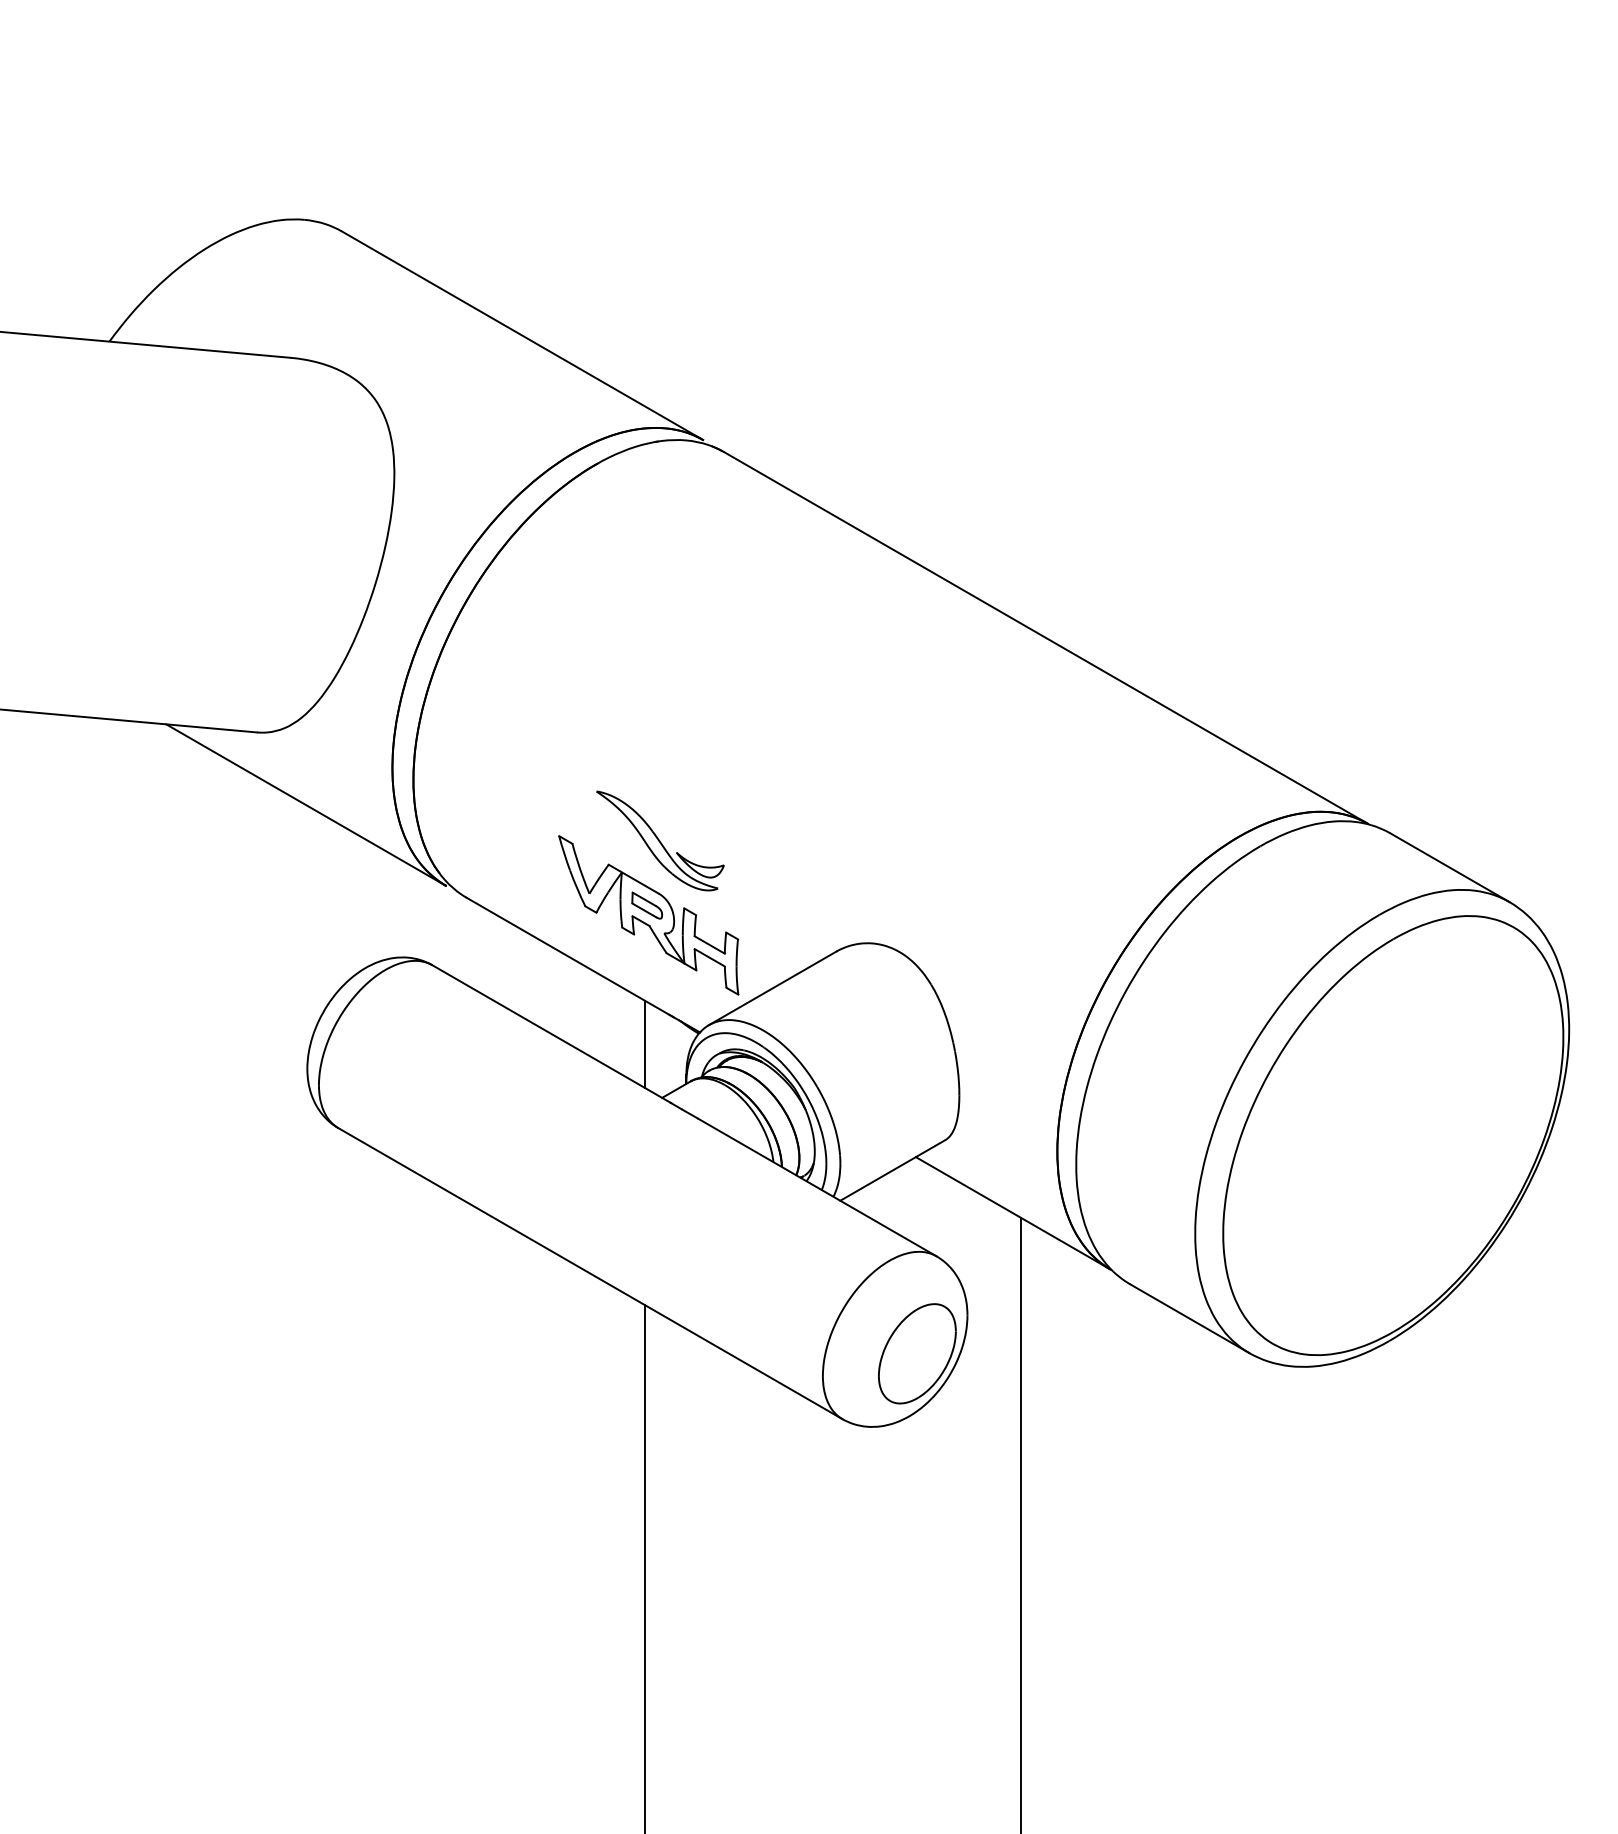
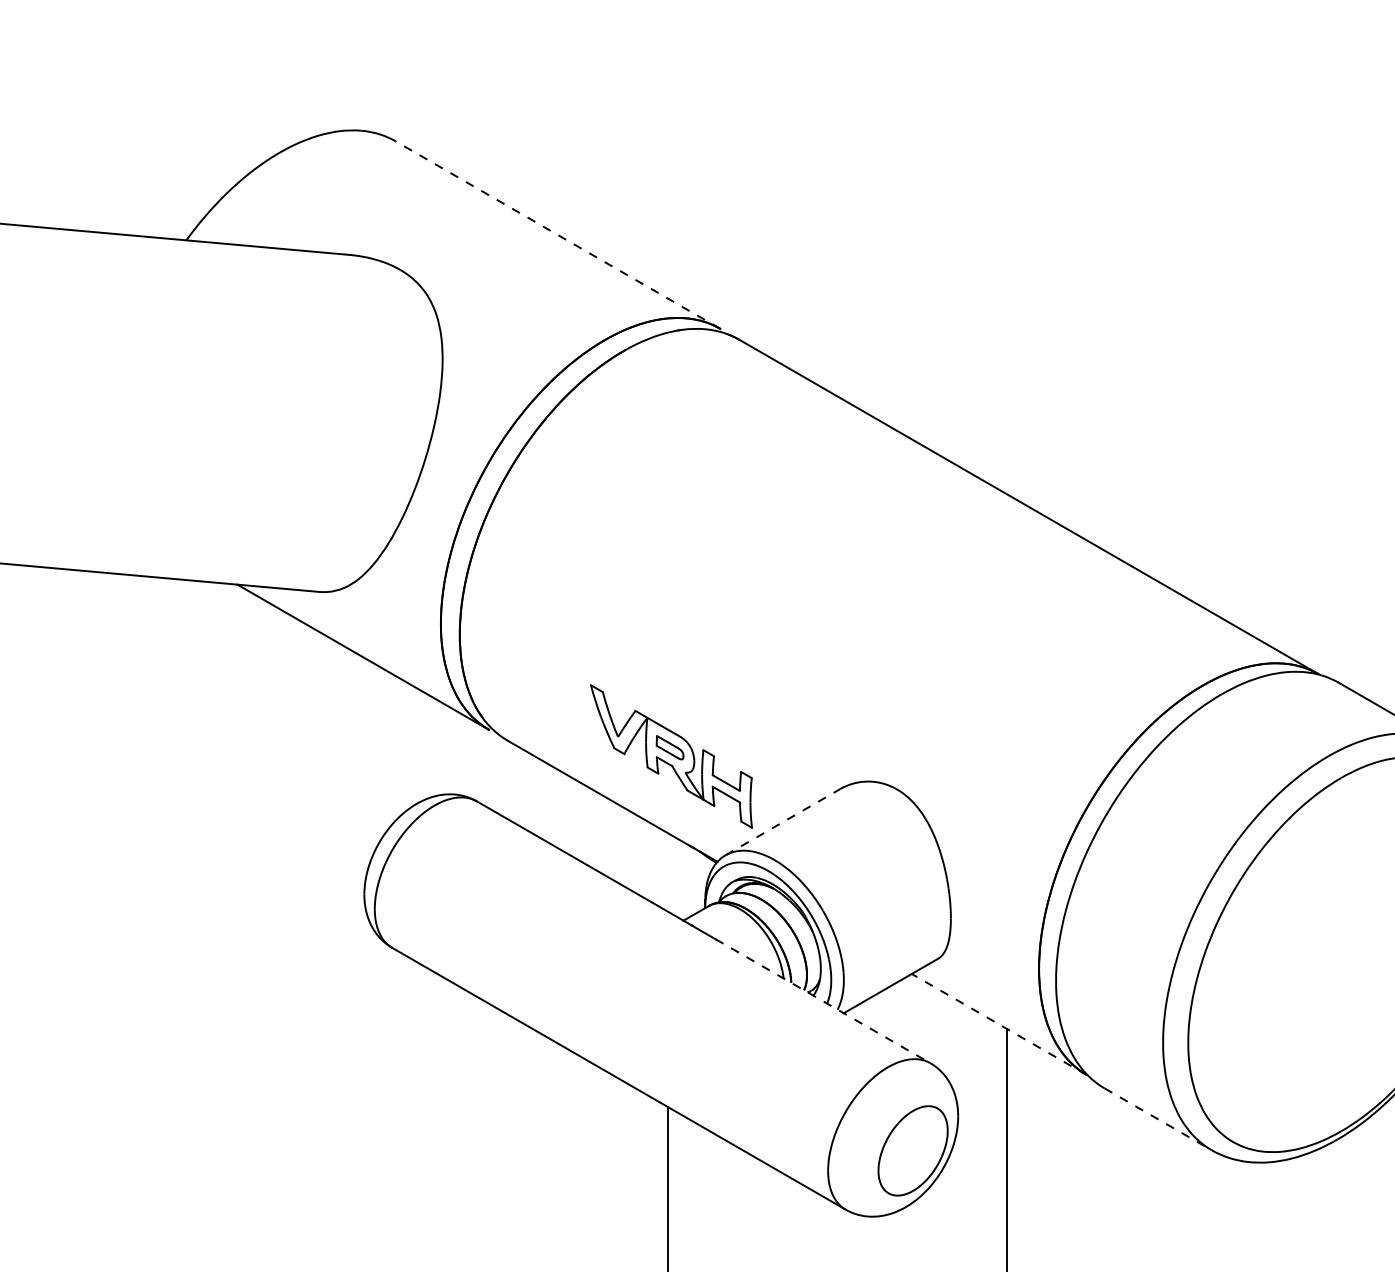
line: (522, 335) -> (557, 234), solid -> dashed
part: (660, 840) -> (682, 689), removed
line: (772, 988) -> (782, 822), solid -> dashed
line: (645, 1044) -> (668, 872), removed
line: (817, 1187) -> (823, 1001), solid -> dashed
line: (1012, 1213) -> (998, 1024), solid -> dashed
line: (1189, 1318) -> (1157, 1119), solid -> dashed

